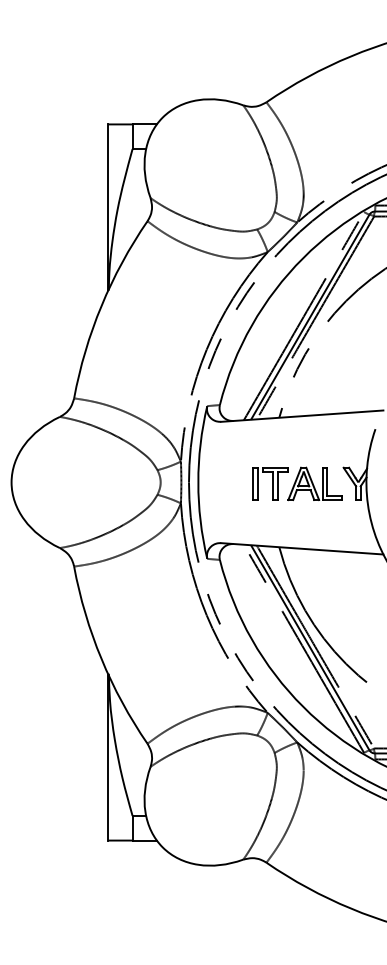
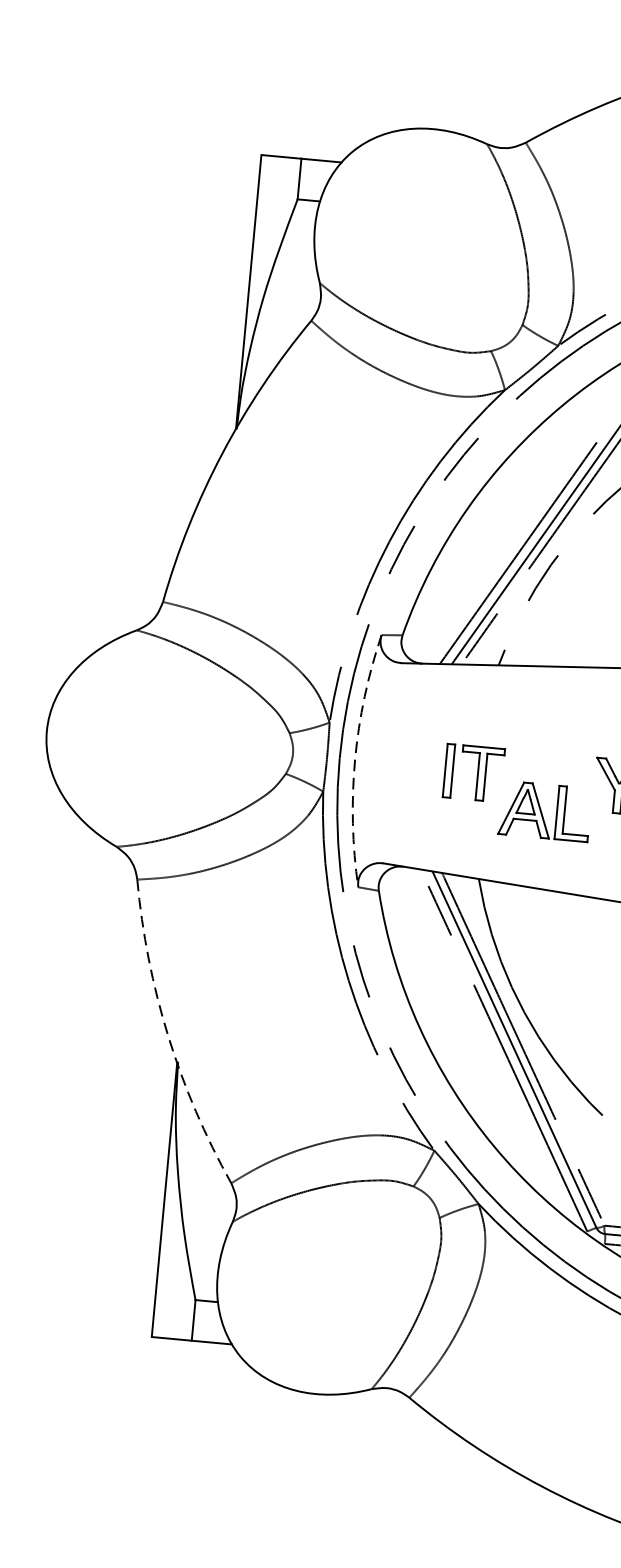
arc: (198, 482) -> (355, 759), solid -> dashed
part: (314, 483) -> (543, 810), moved
arc: (101, 659) -> (168, 1037), solid -> dashed

